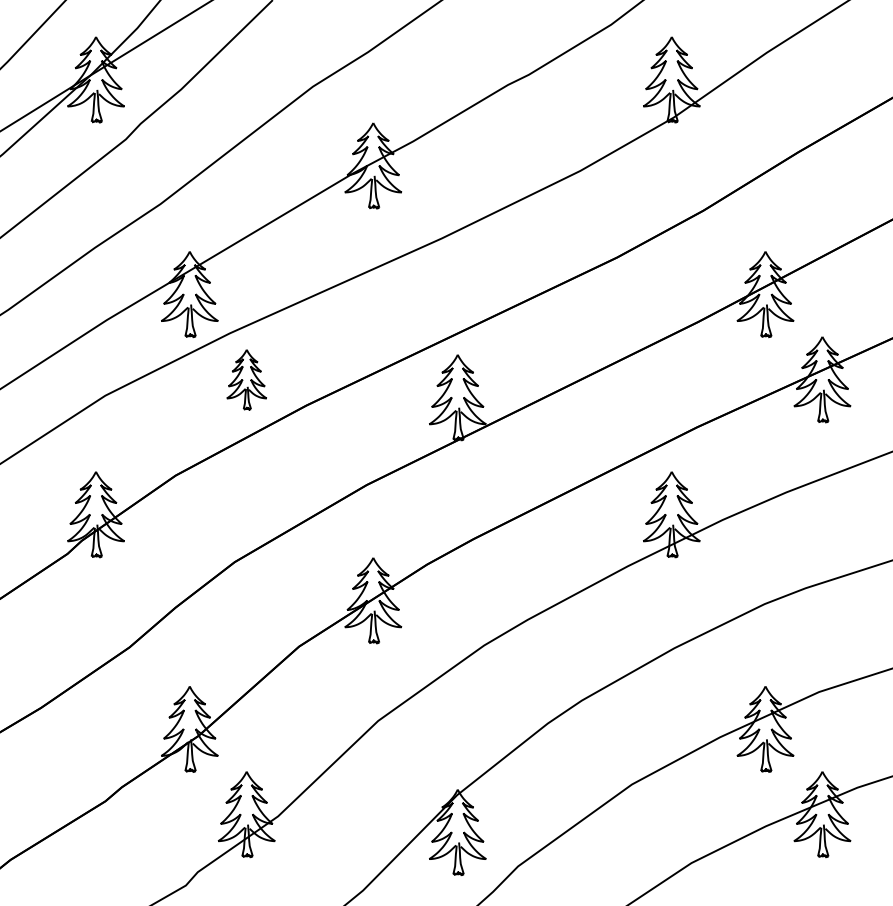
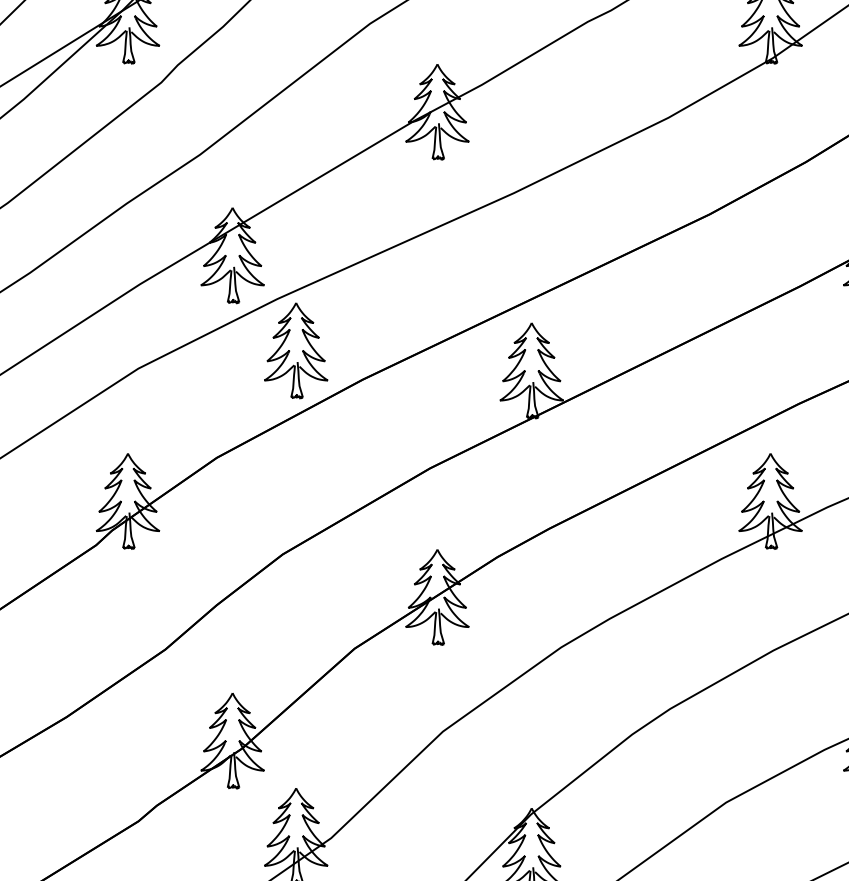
part: (246, 379) -> (295, 350), size x1.43

